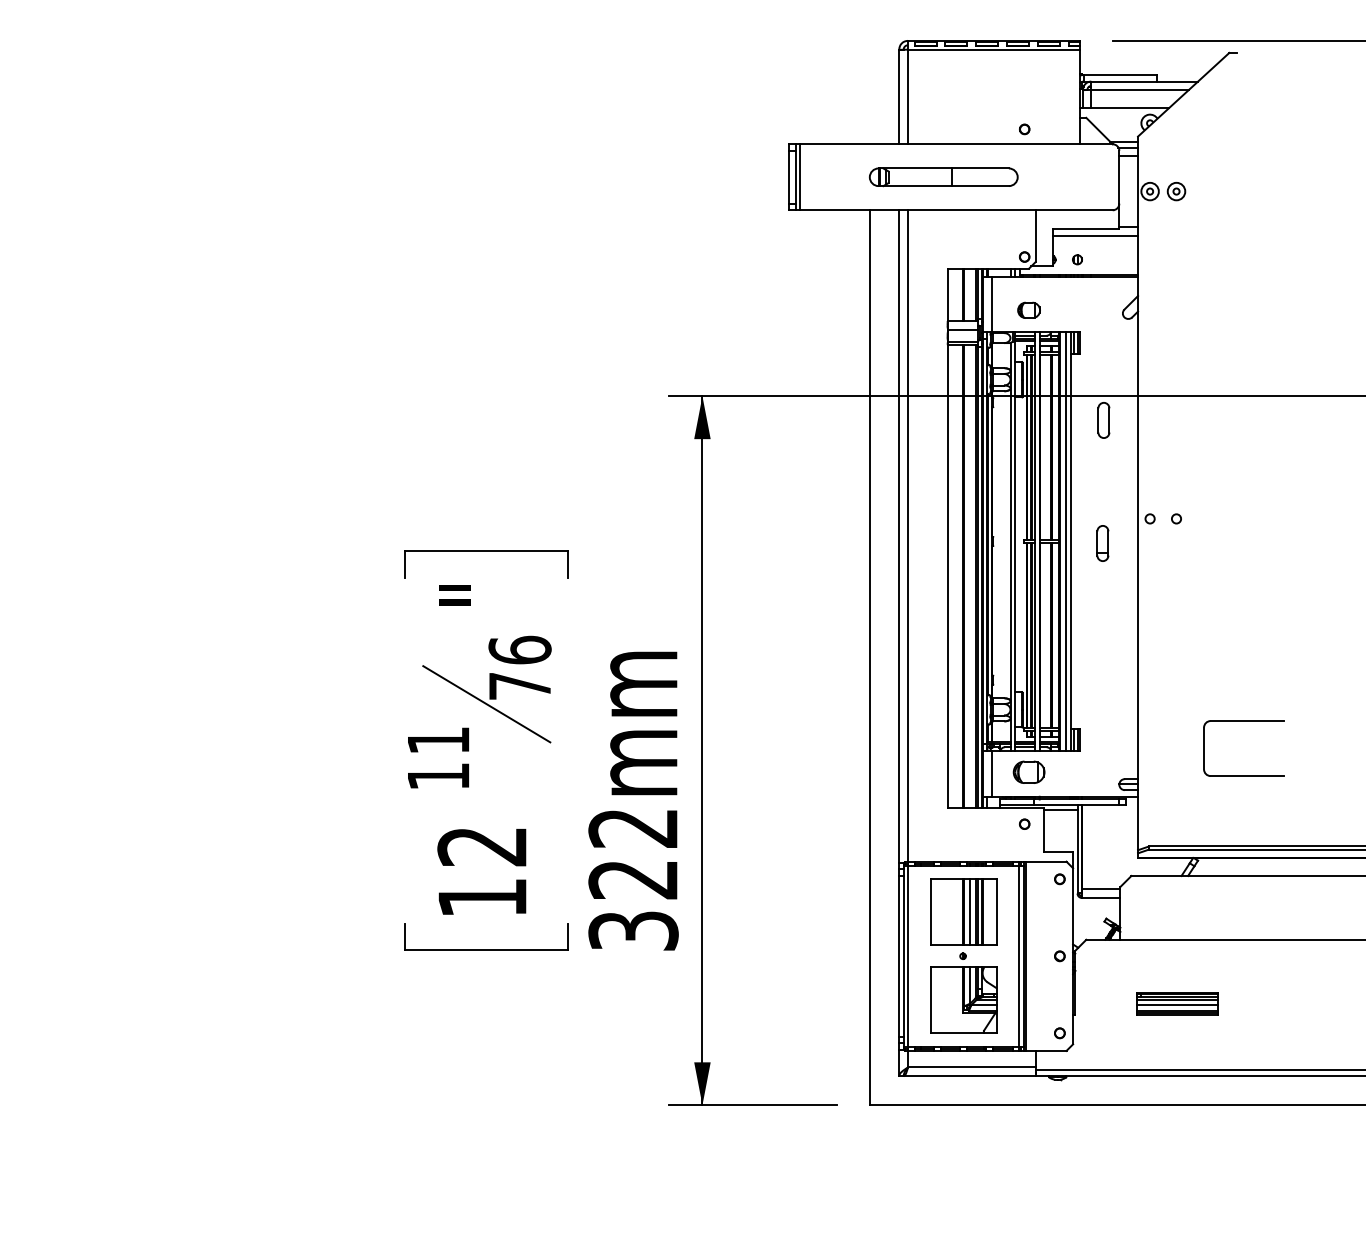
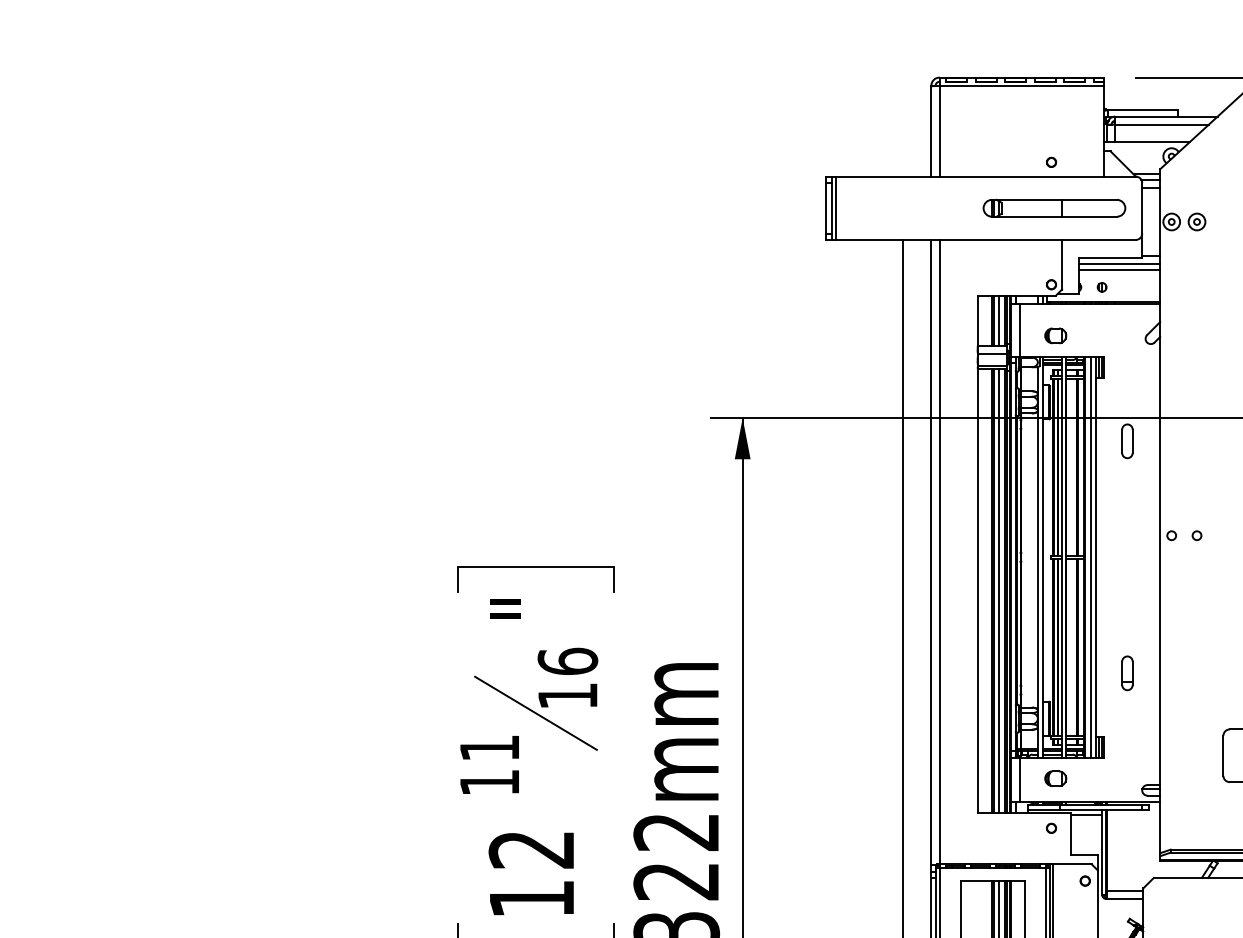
part: (943, 177) -> (1054, 208), moved
line: (1095, 241) -> (1119, 269), added
line: (970, 294) -> (999, 320), added
part: (1102, 543) -> (1127, 673), moved
line: (970, 576) -> (999, 590), added
text: (519, 686) -> (567, 696), 76 -> 16
part: (1028, 772) -> (1055, 778), size x0.71

